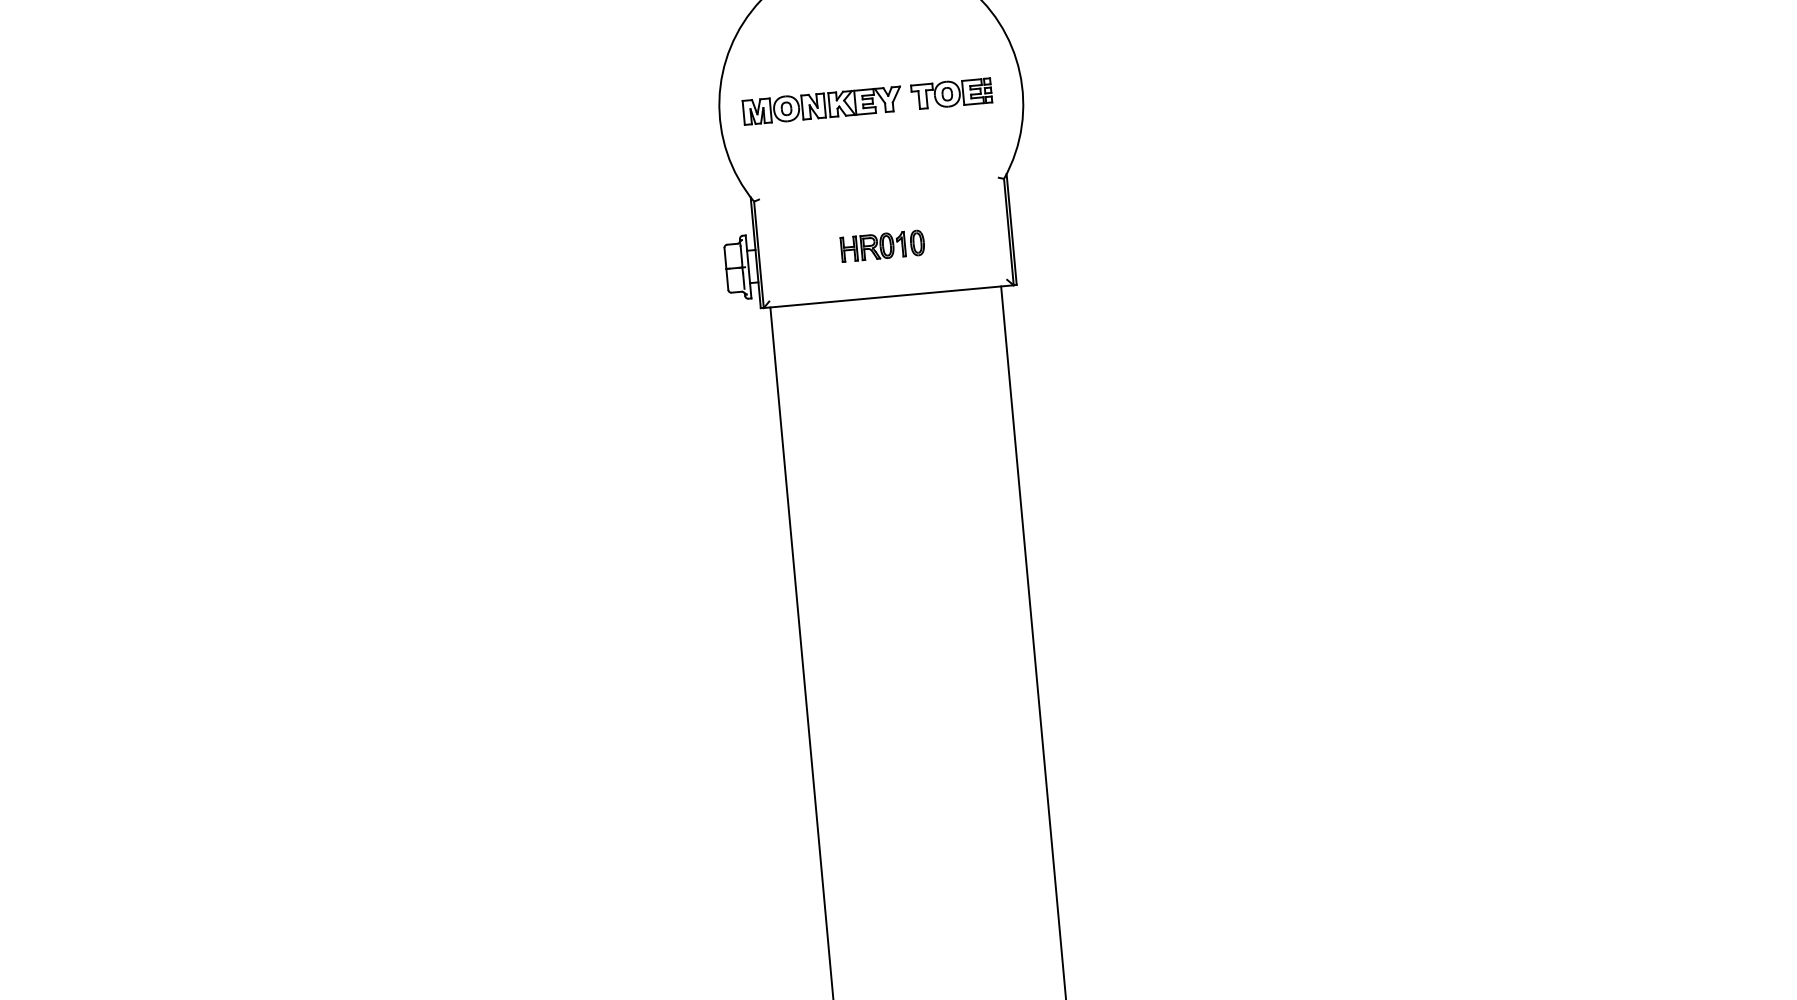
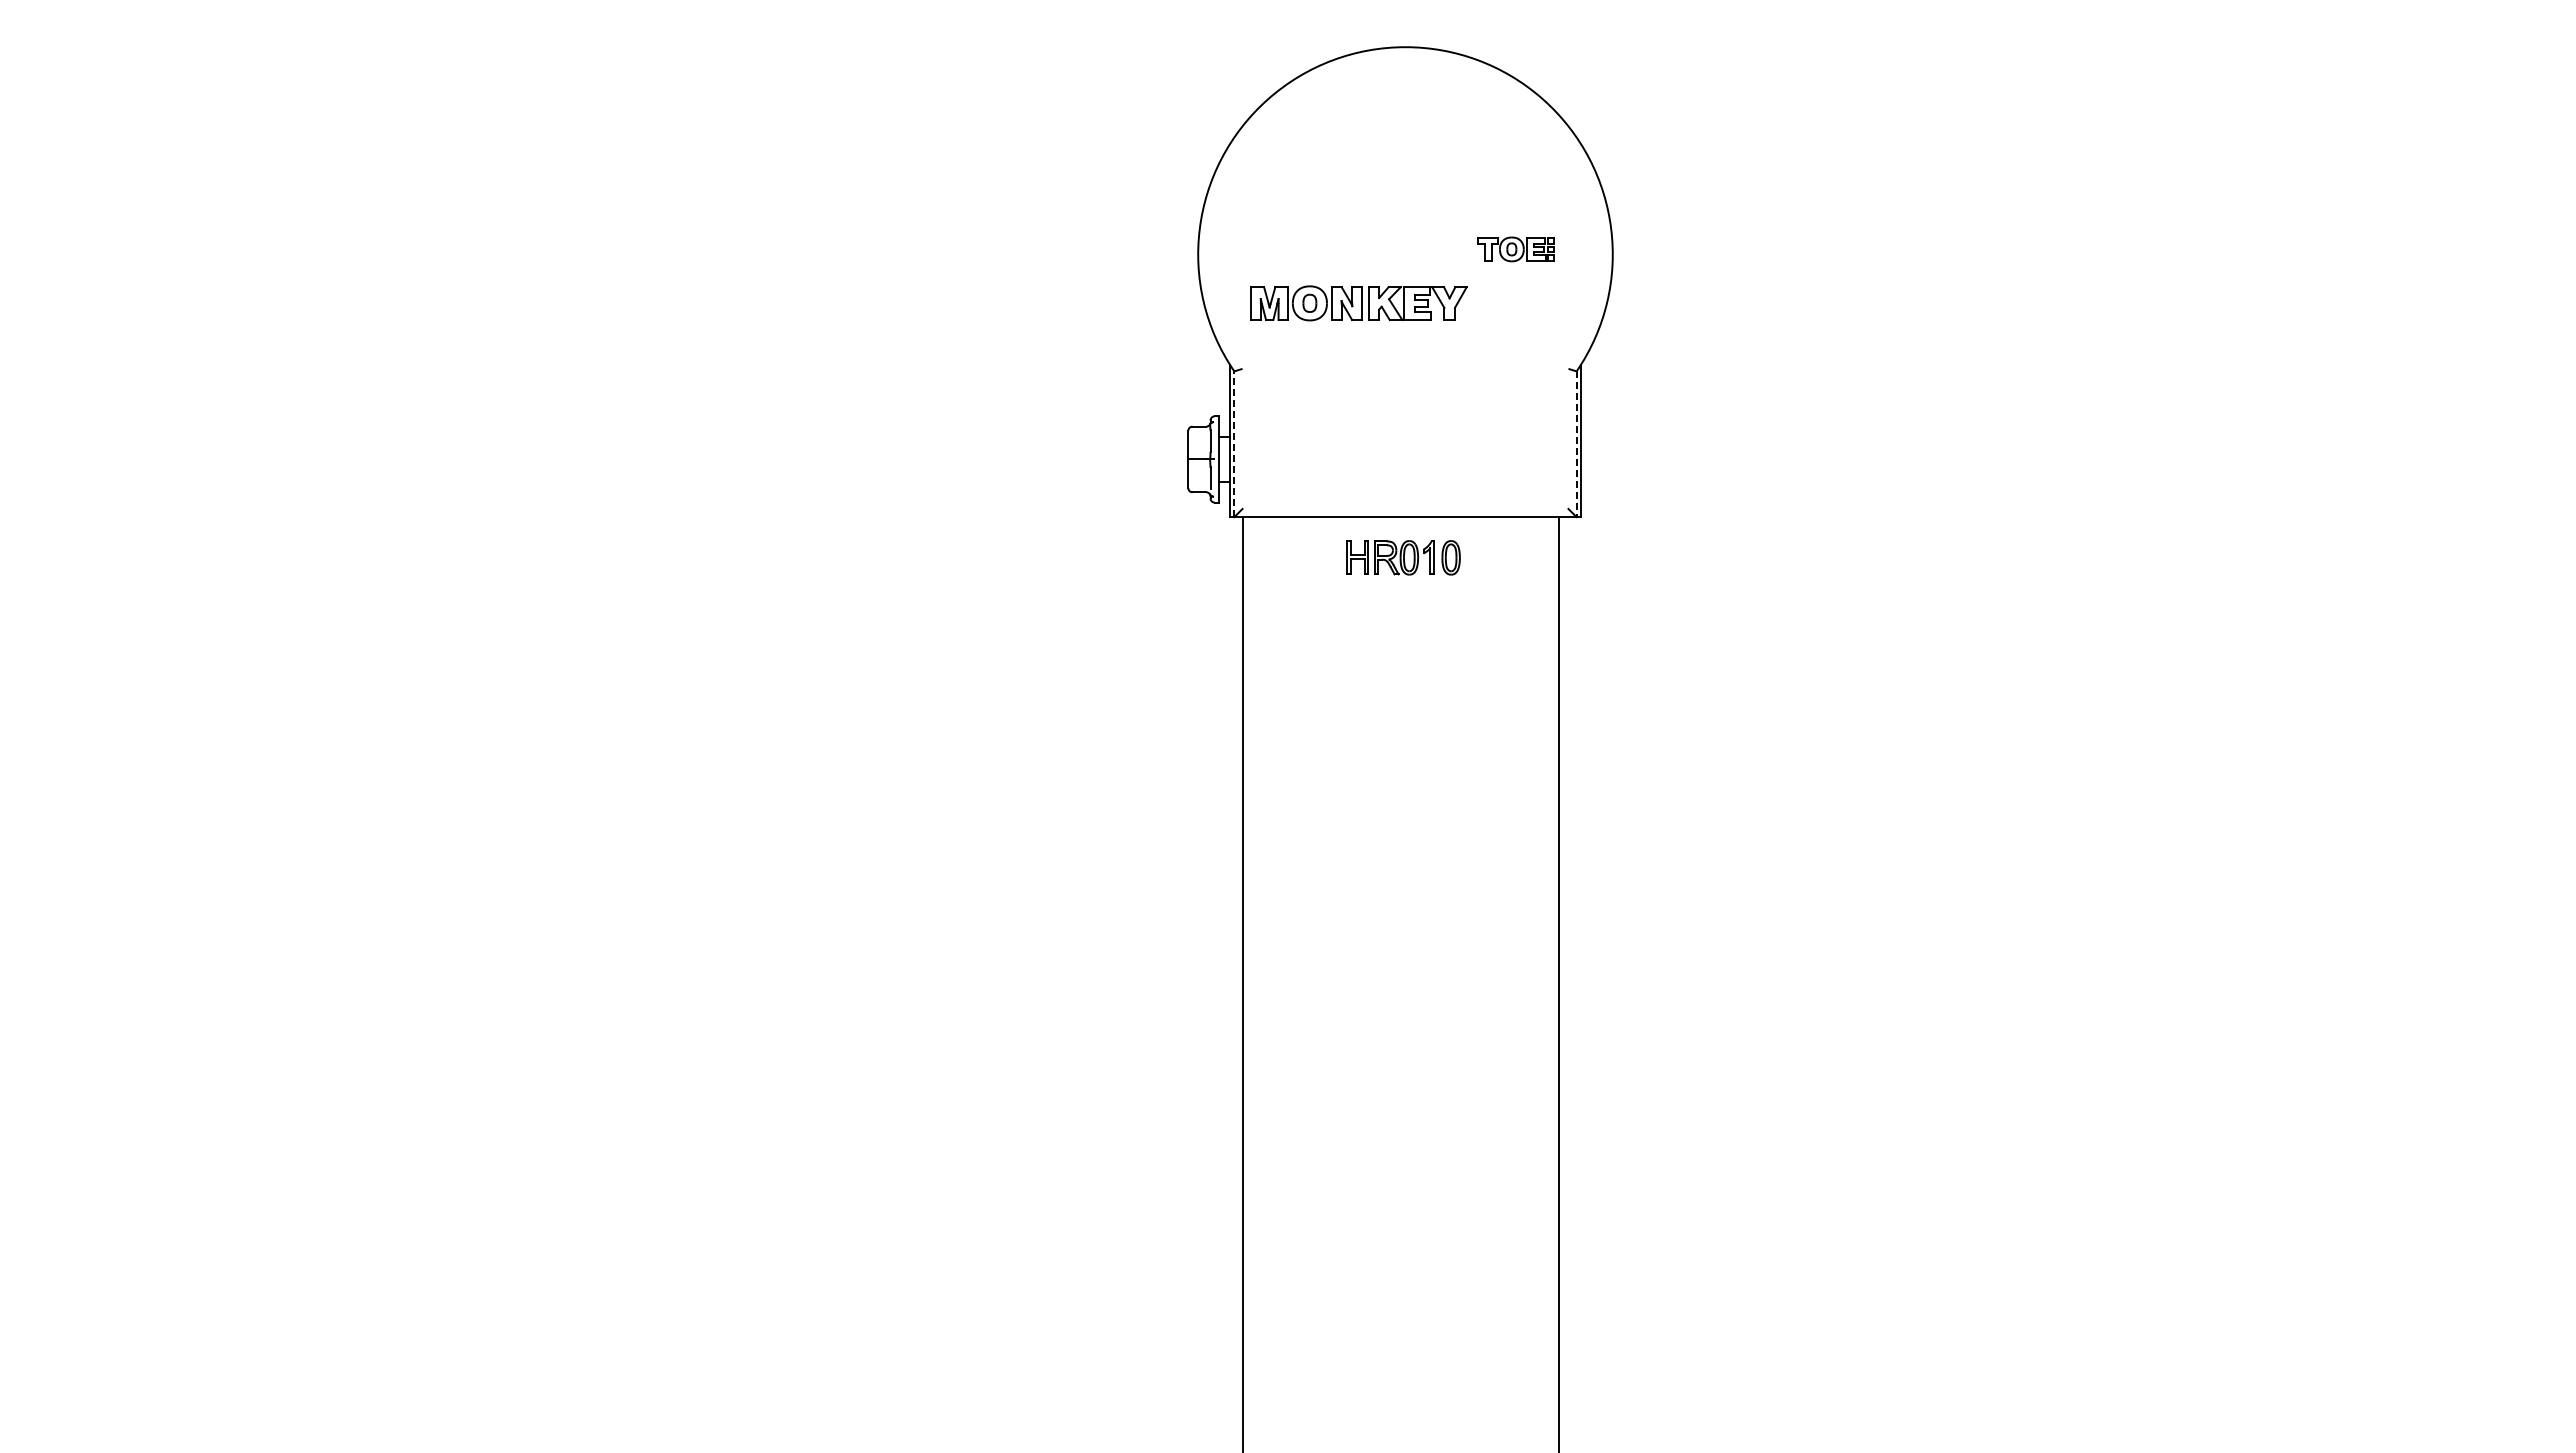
part: (951, 93) -> (1515, 249), size x0.7
part: (822, 105) -> (1358, 303), moved
line: (1008, 232) -> (1576, 444), solid -> dashed
part: (882, 245) -> (1403, 557), moved
line: (759, 254) -> (1234, 444), solid -> dashed

